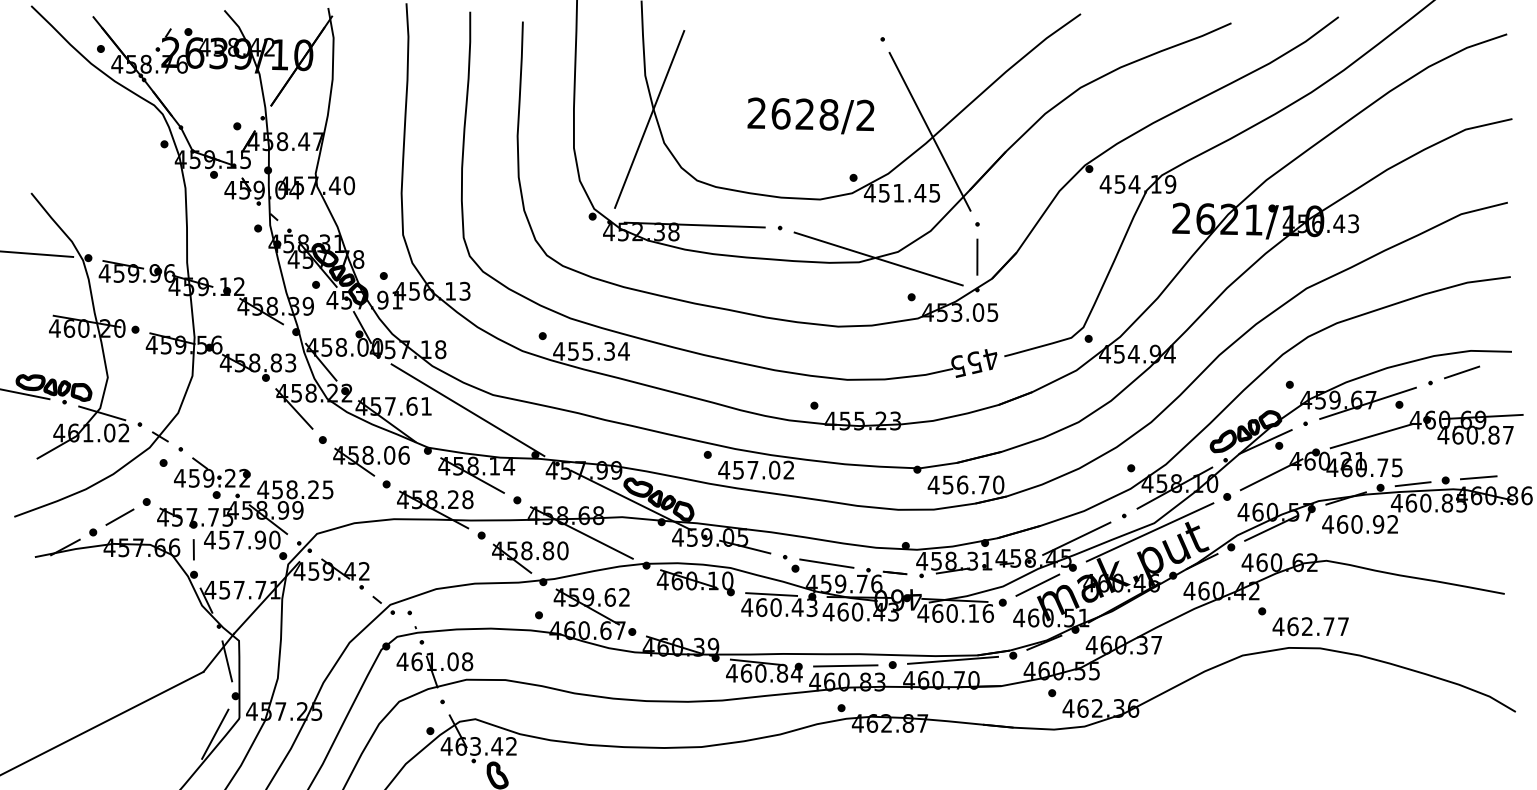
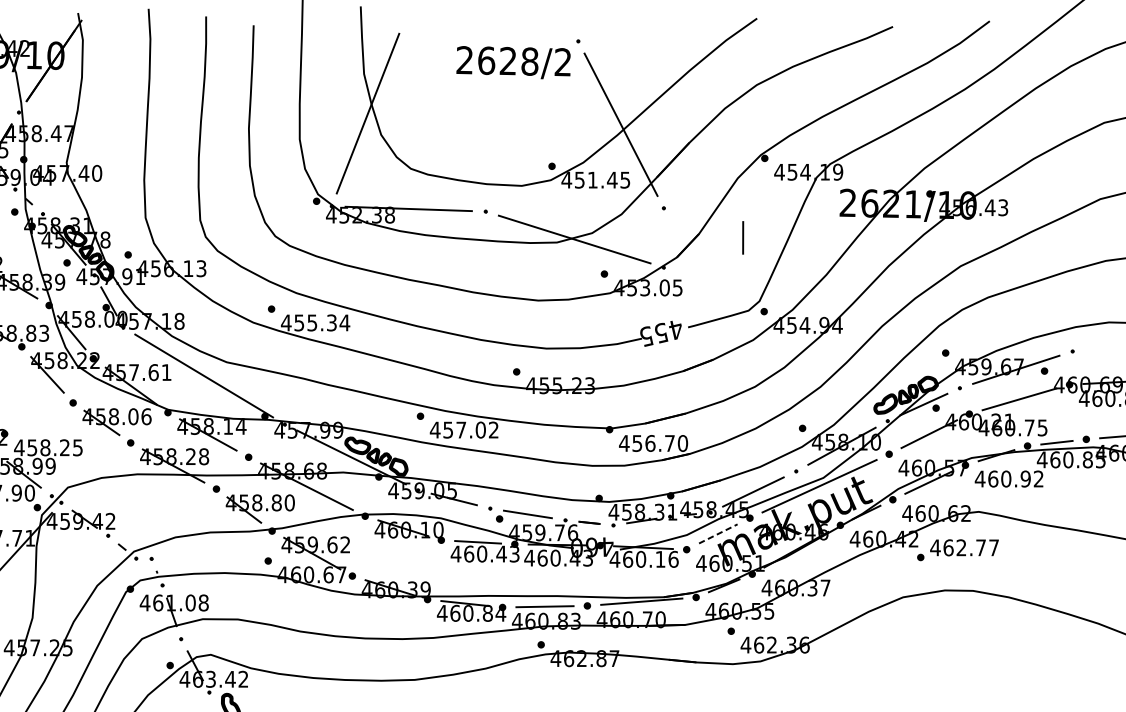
text: (810, 115) -> (513, 62), moved
line: (977, 256) -> (743, 237), moved
line: (1461, 372) -> (1100, 341), removed
line: (1037, 585) -> (718, 534), solid -> dashed
text: (1310, 626) -> (964, 547), moved

